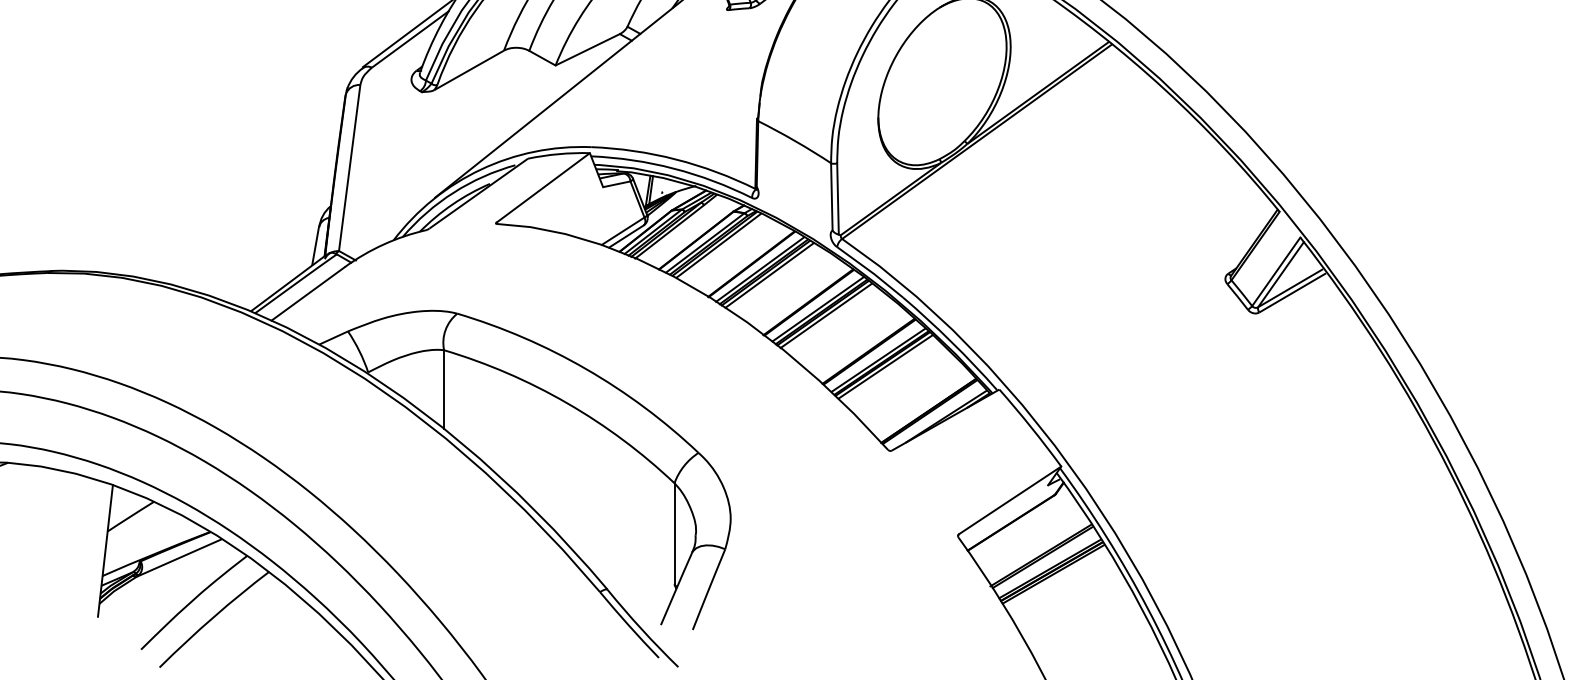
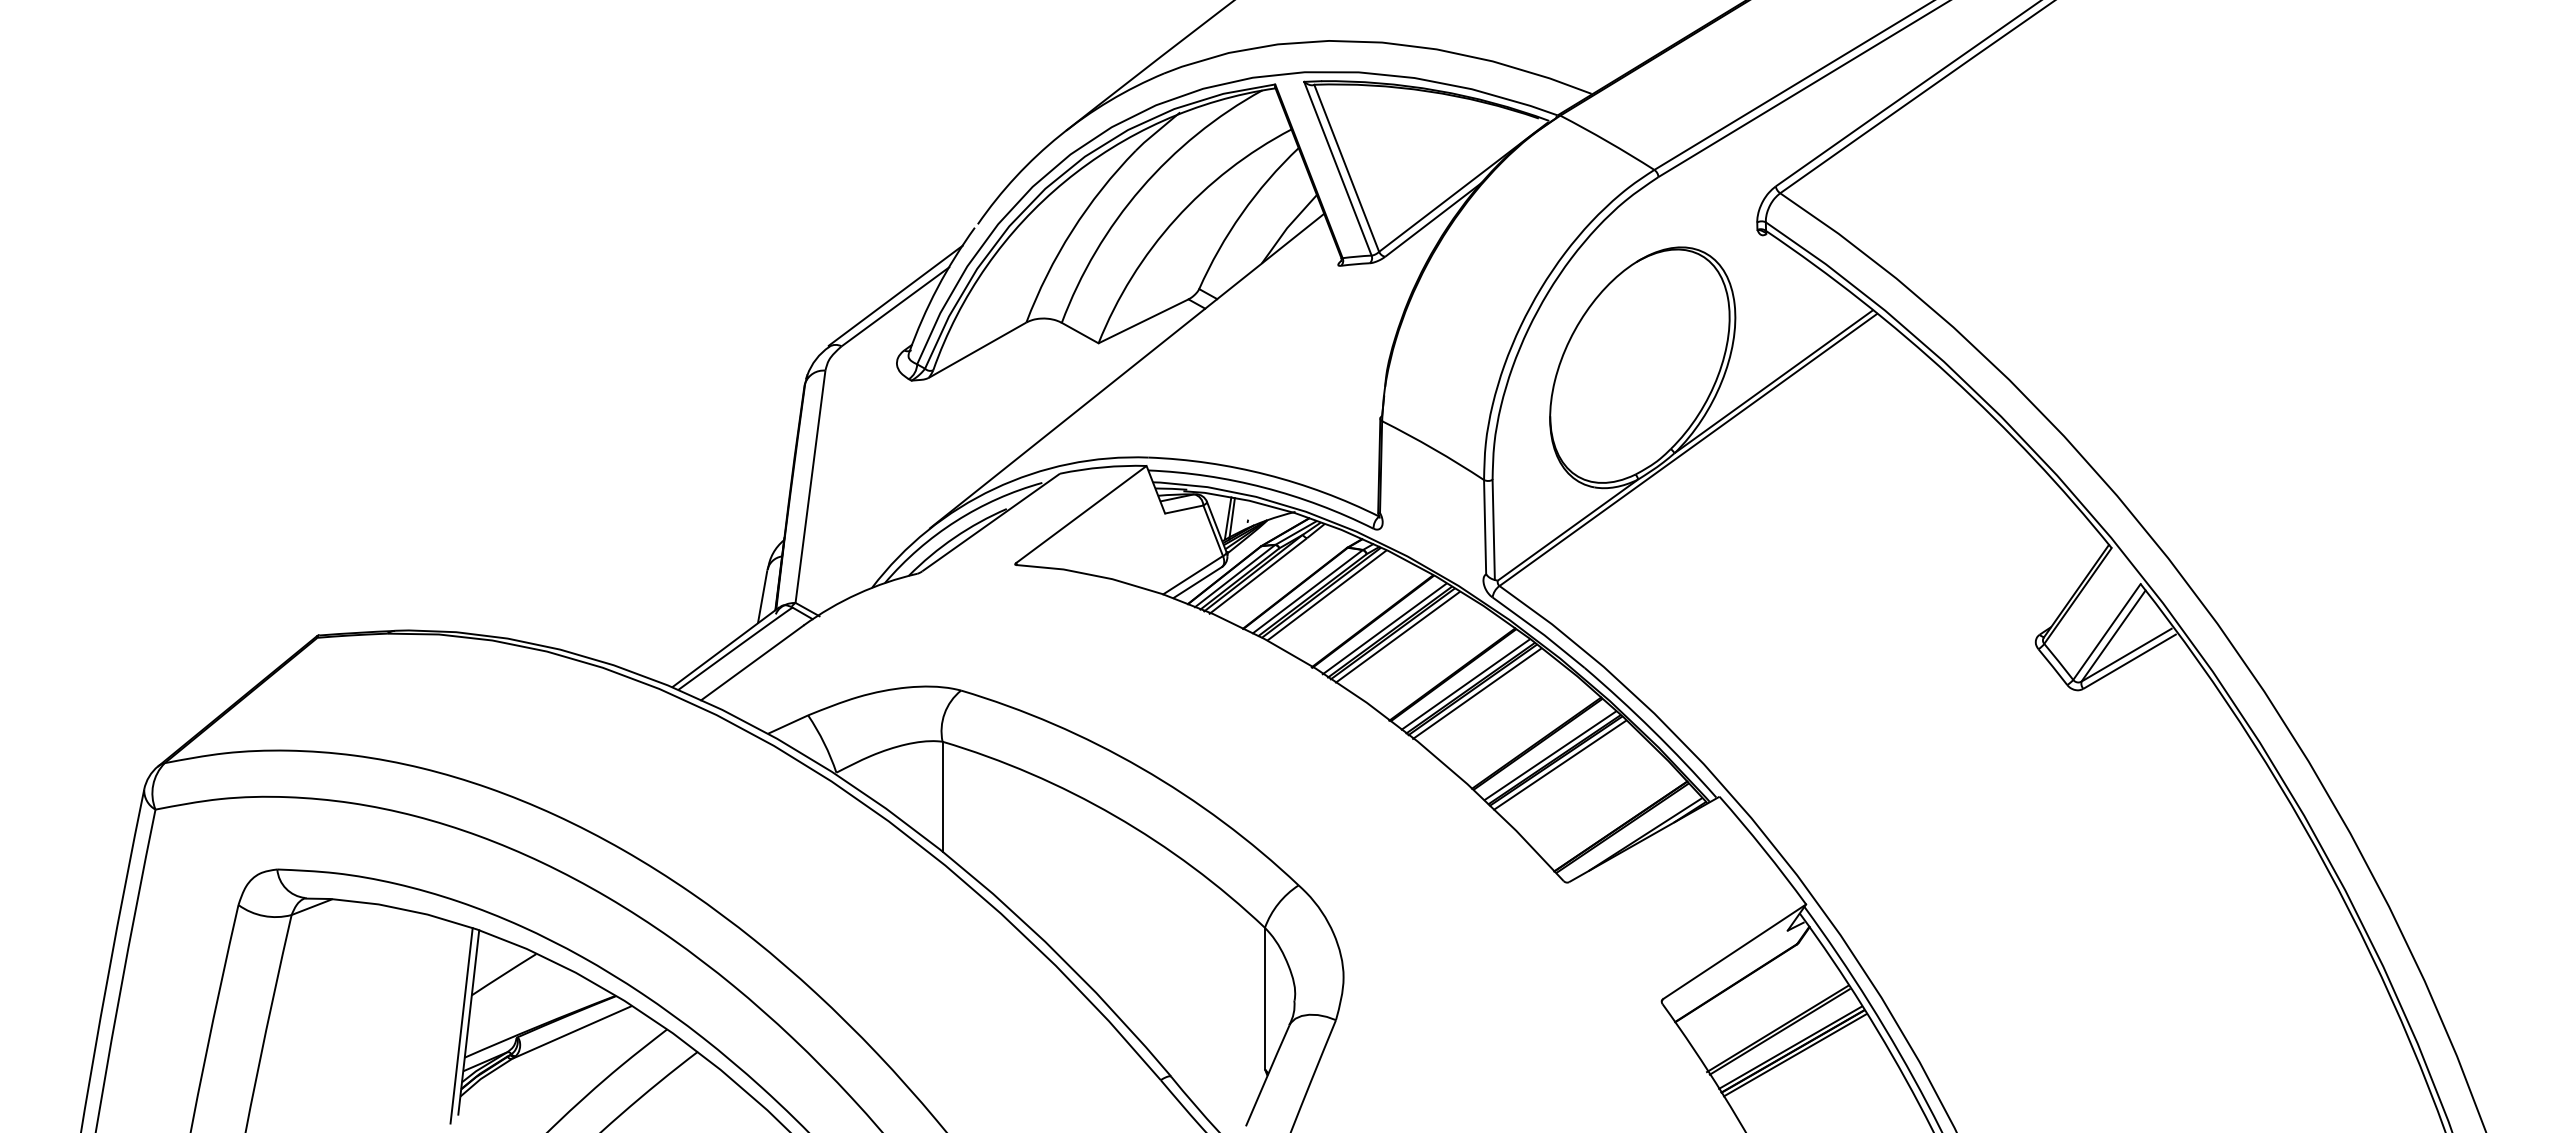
line: (100, 553) -> (461, 1025), added

